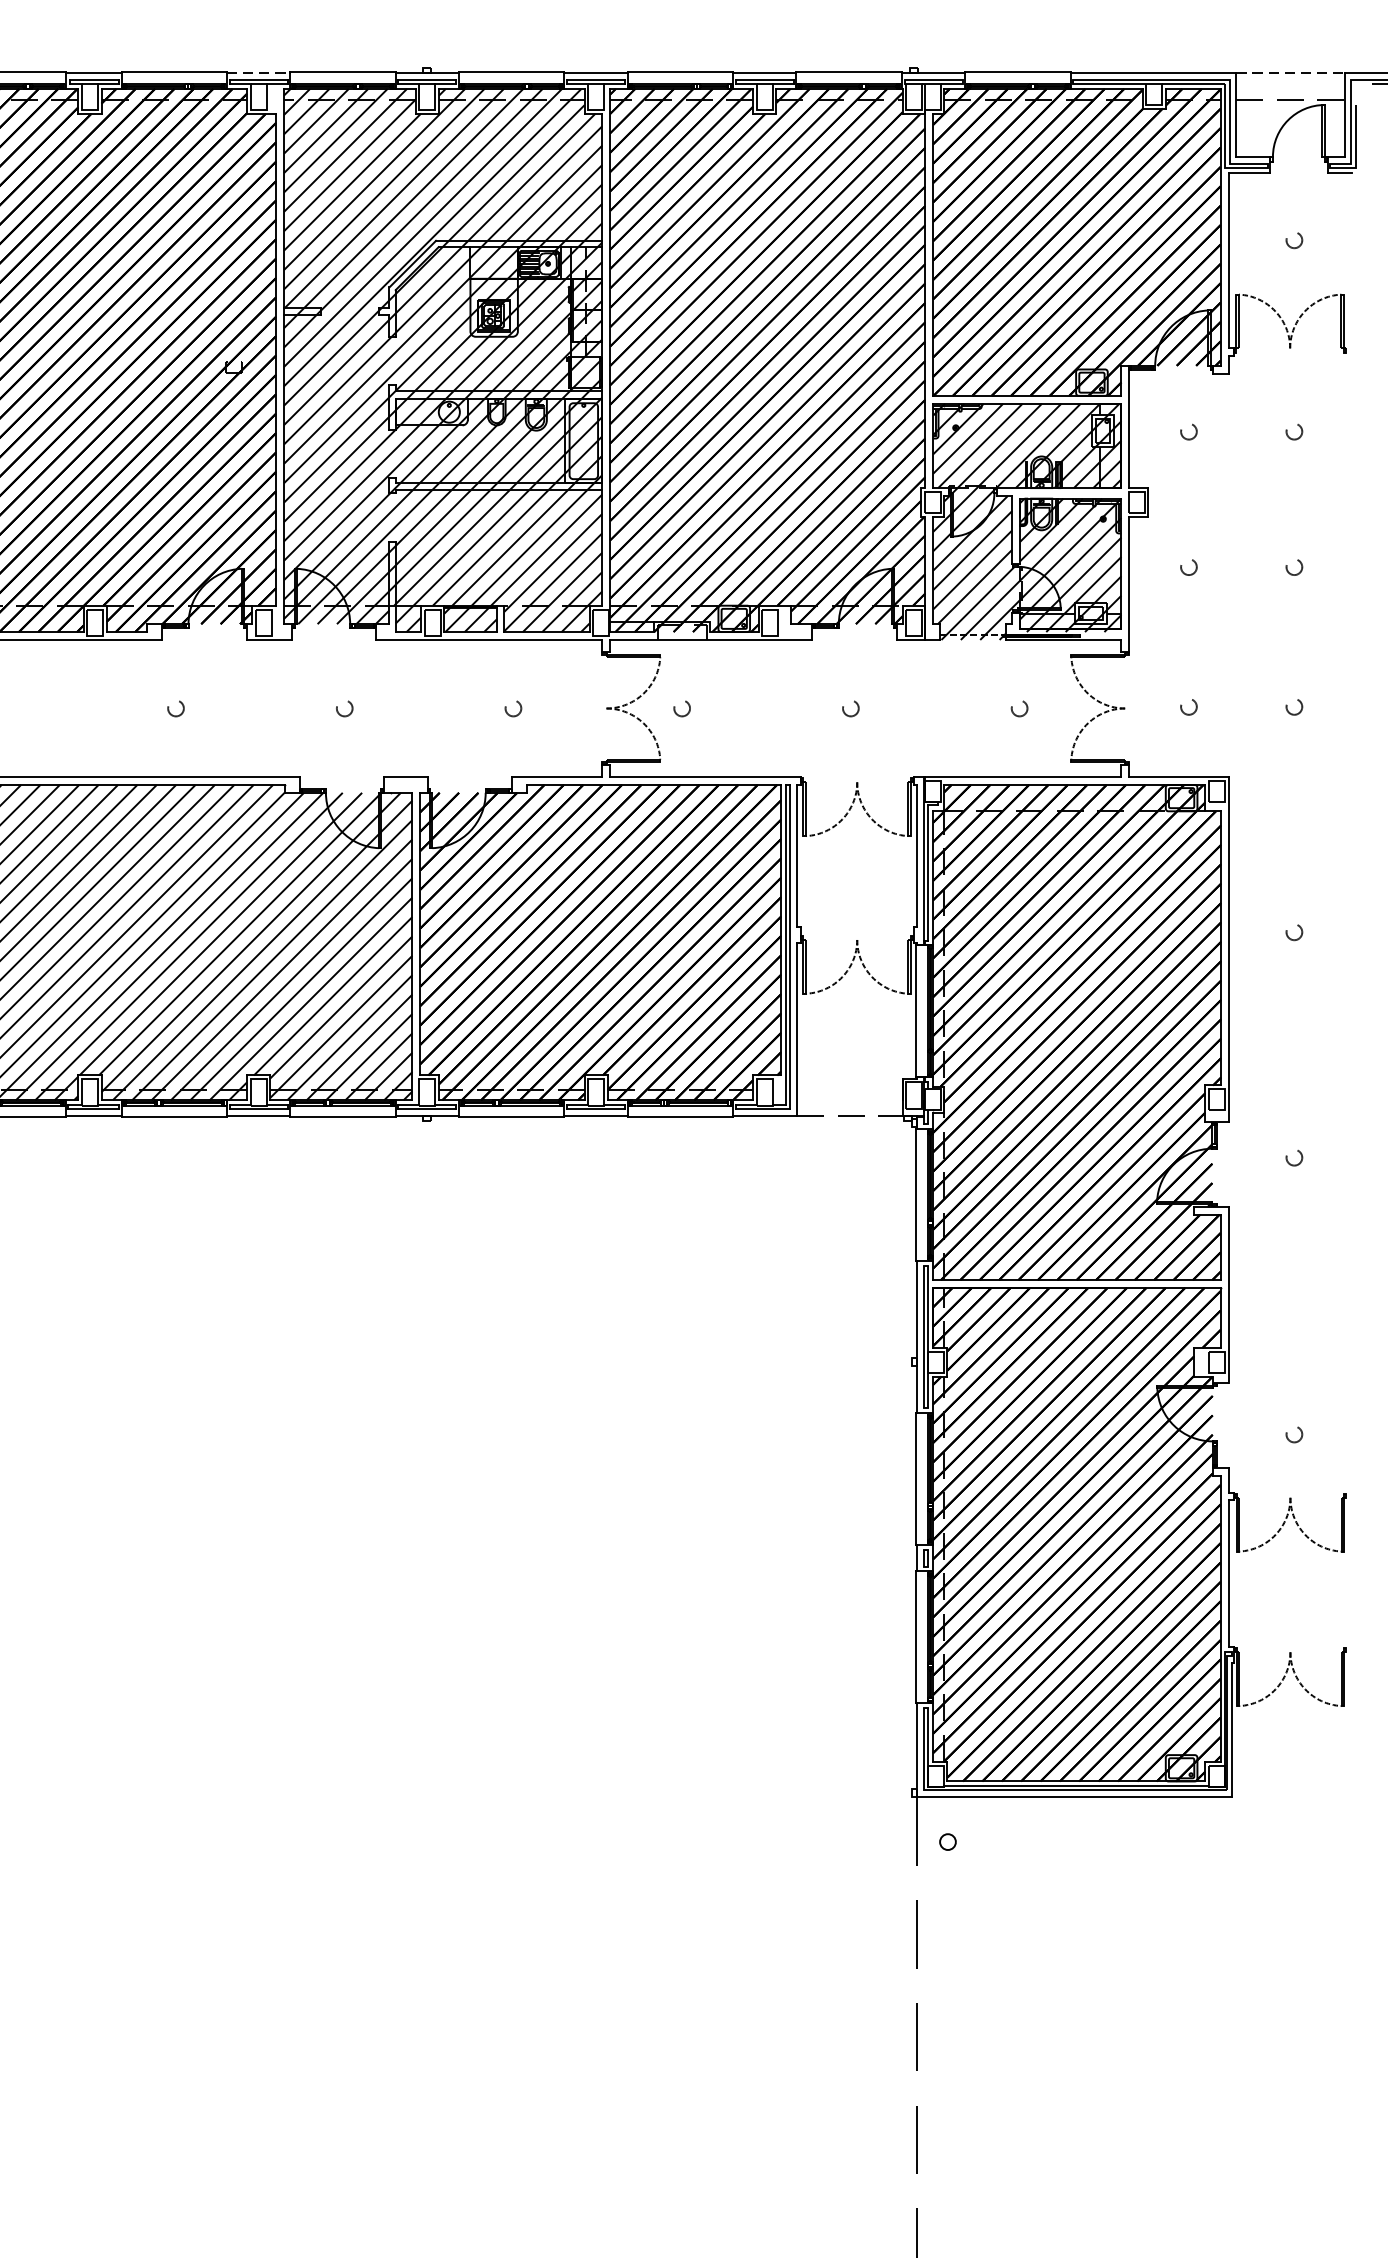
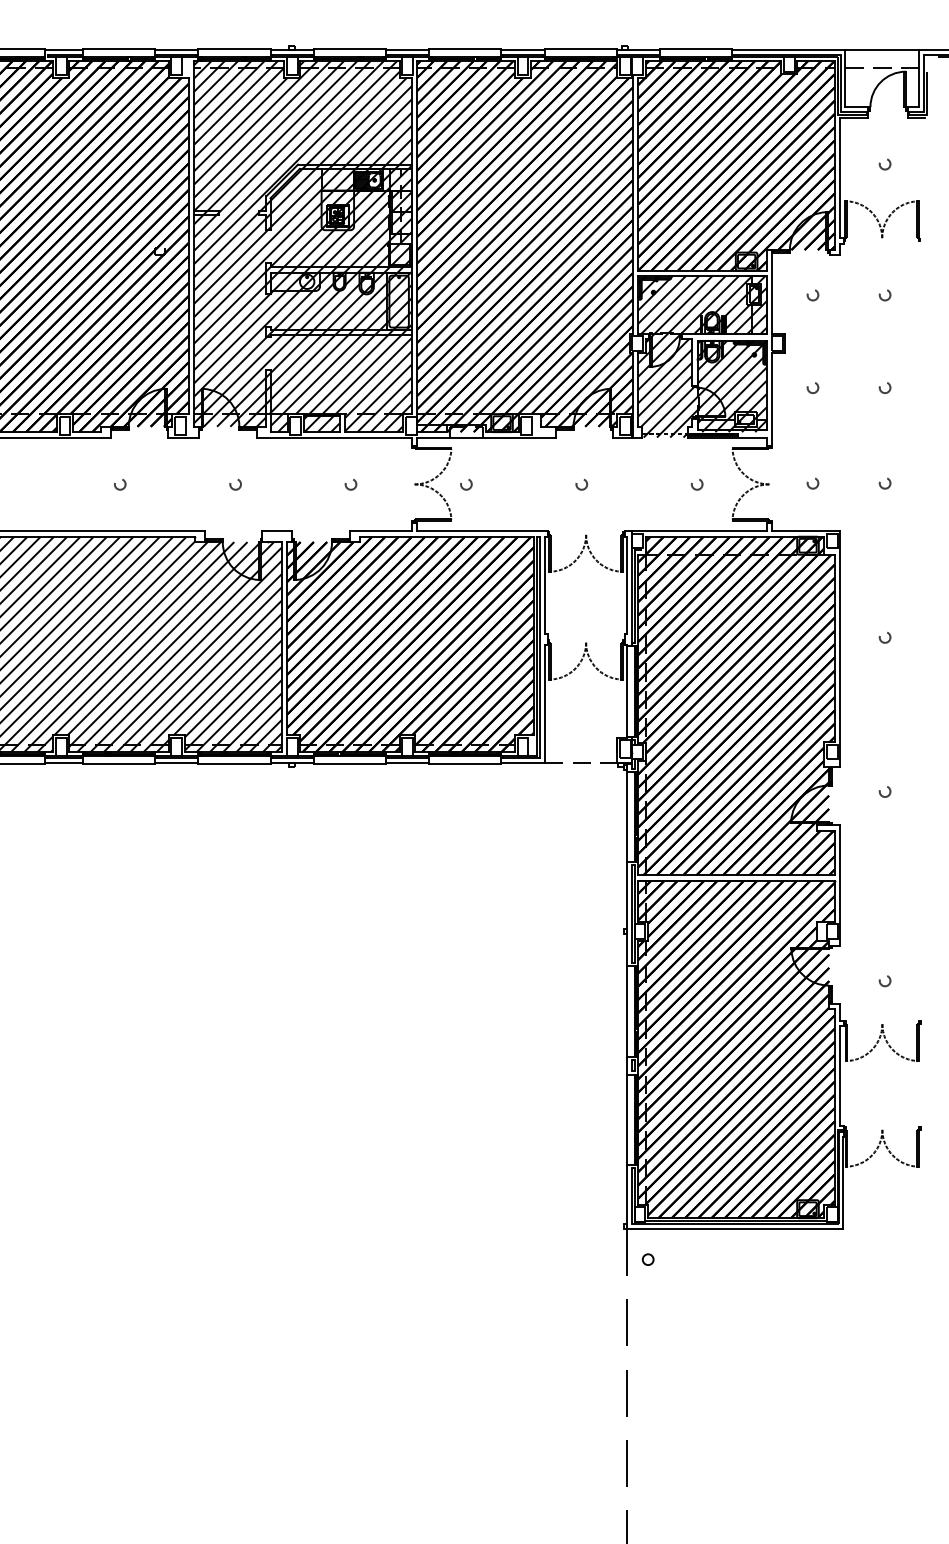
line: (258, 72) -> (176, 49), dashed -> solid
line: (1290, 72) -> (882, 49), dashed -> solid

